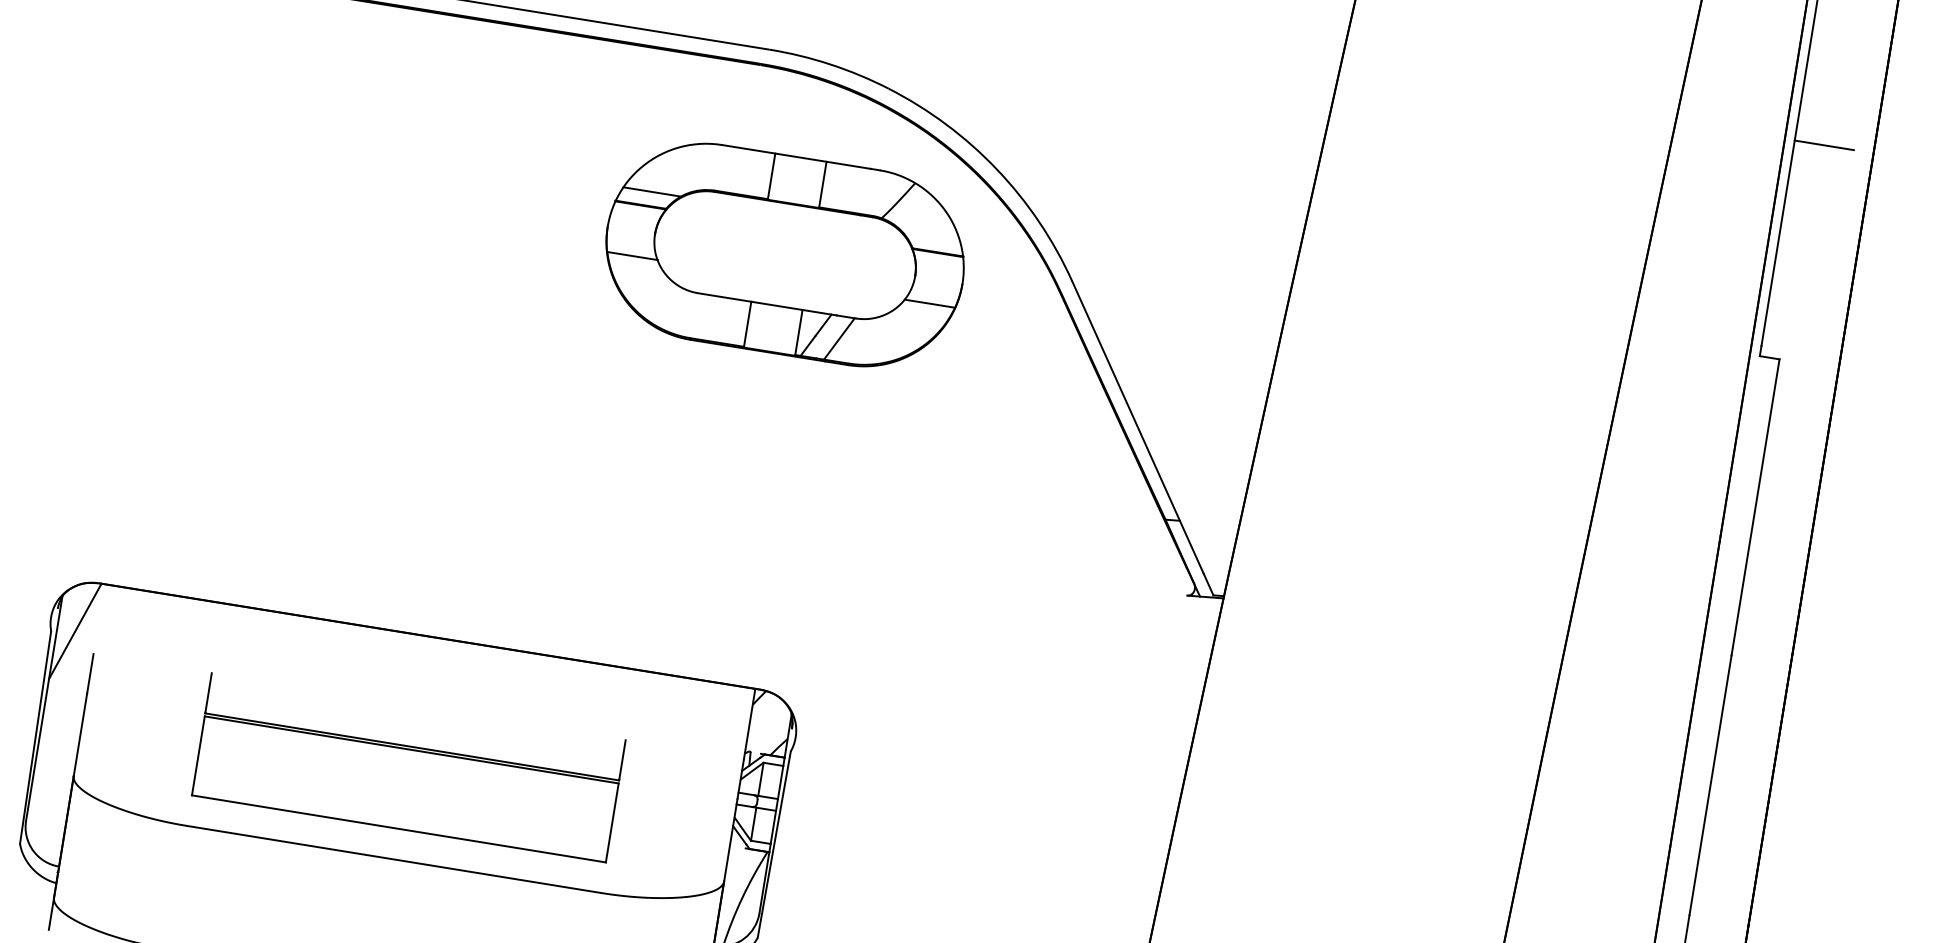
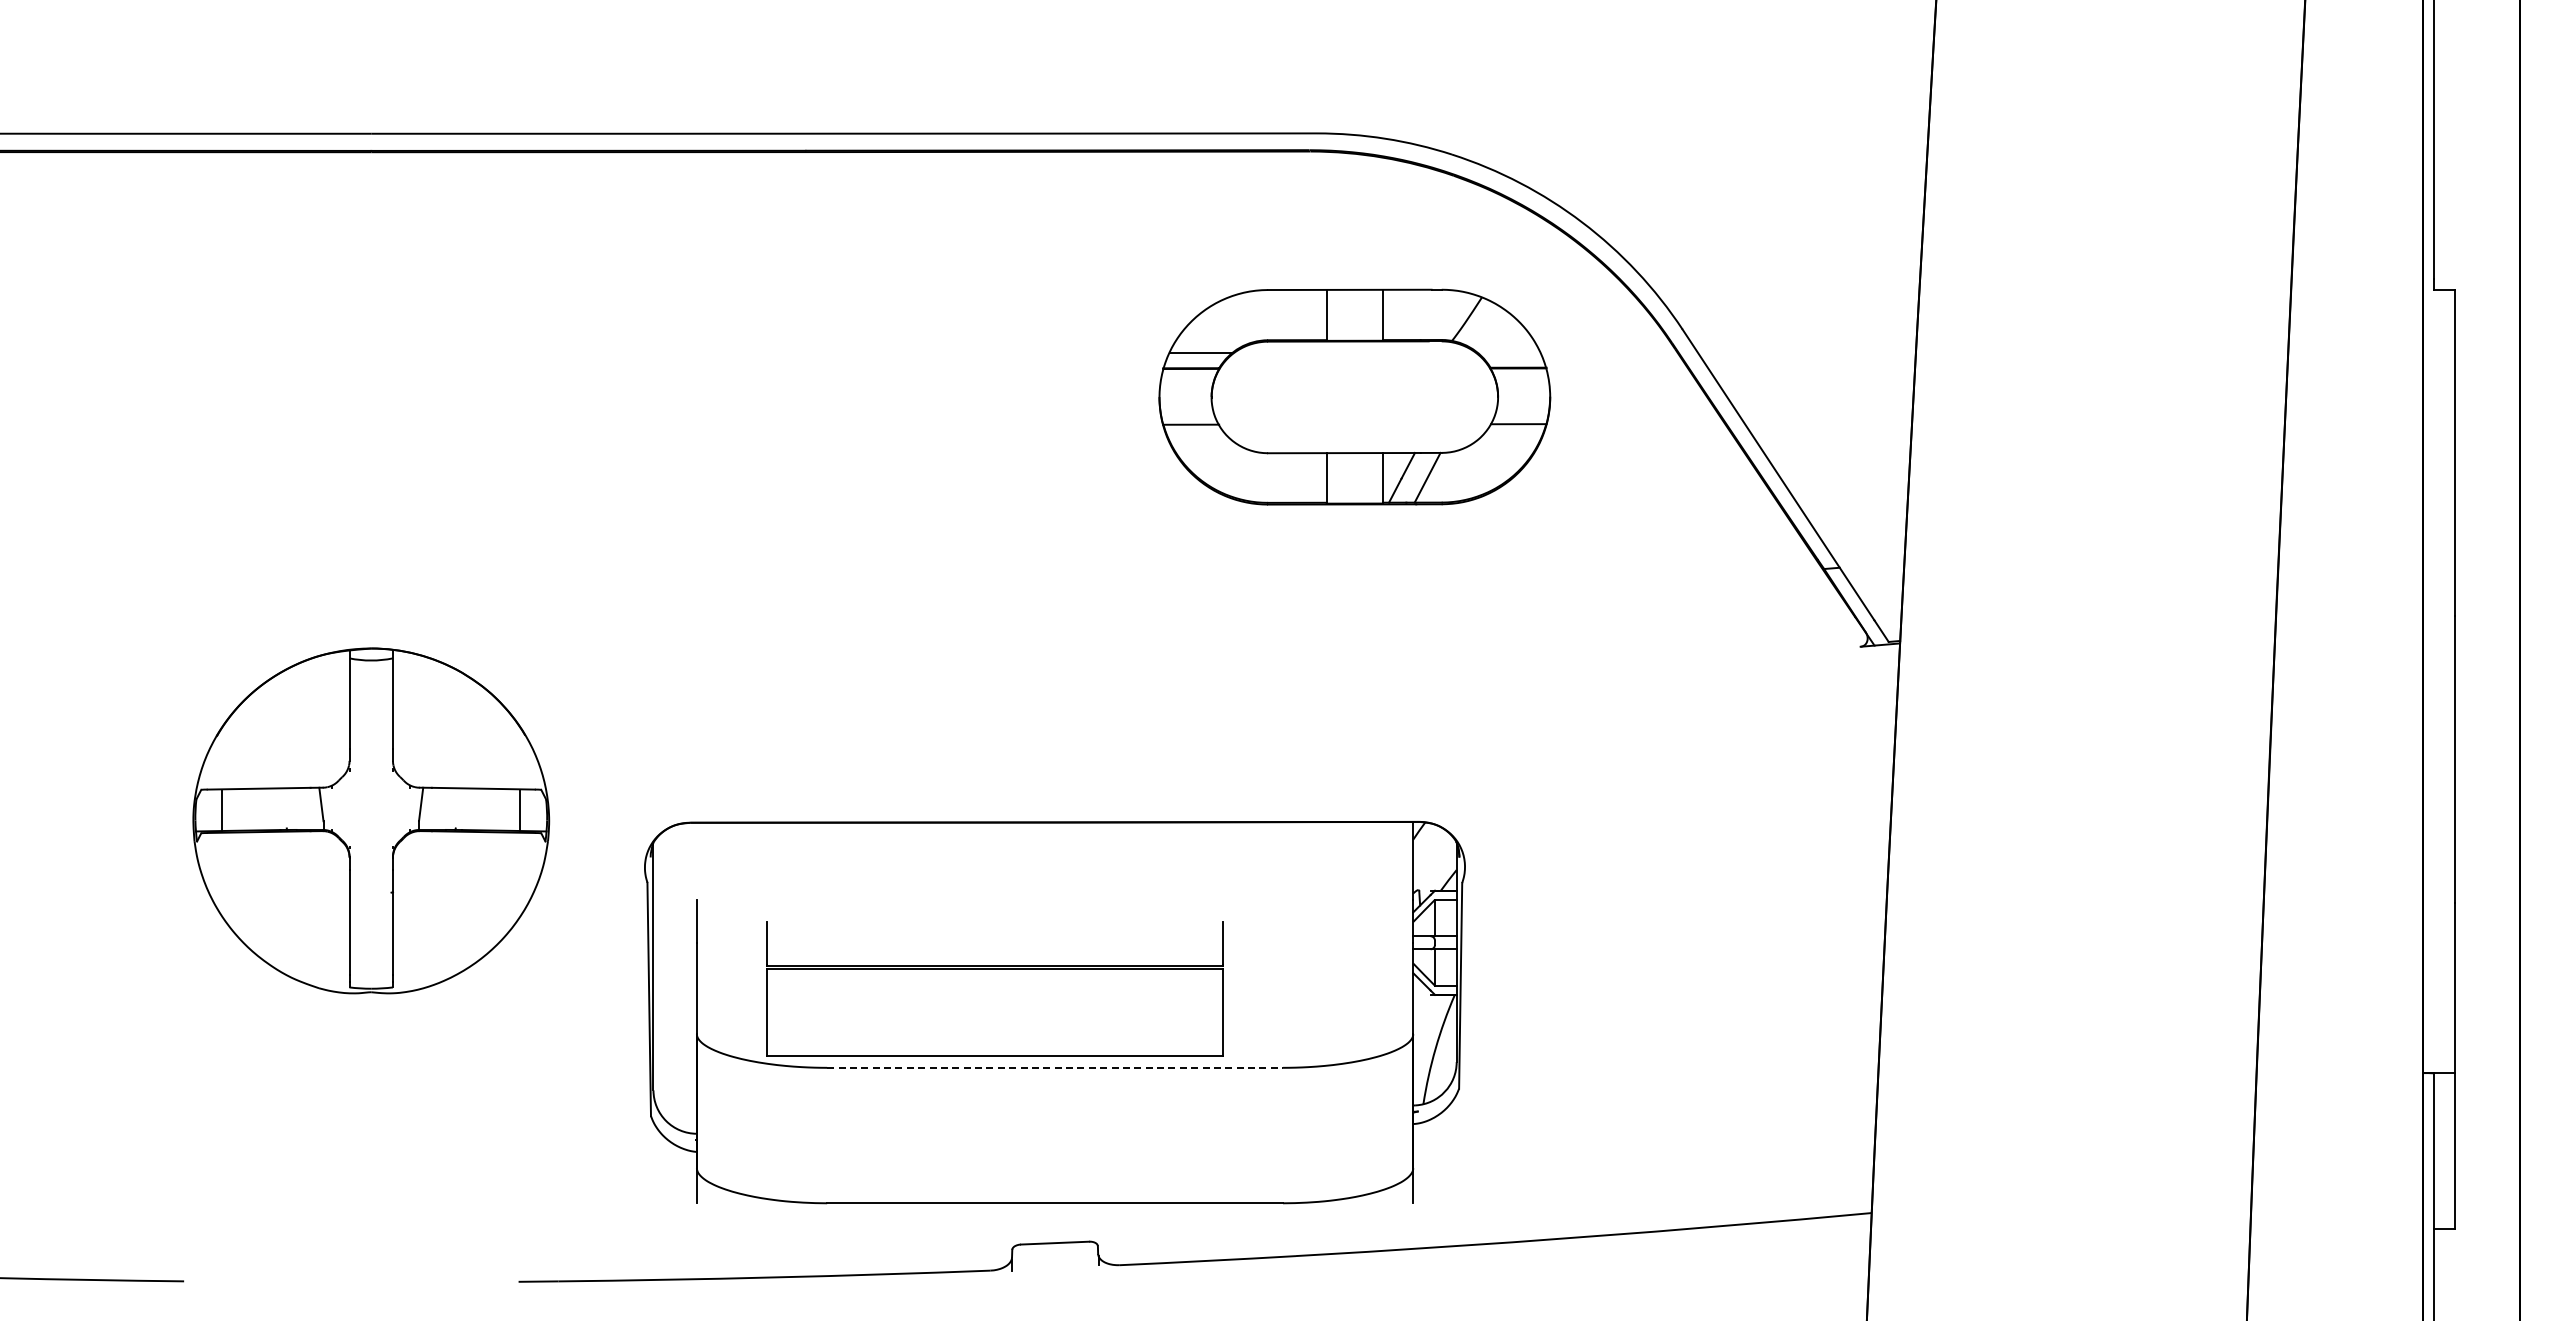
line: (1823, 145) -> (2465, 52), removed
part: (784, 254) -> (1354, 396), moved
line: (75, 631) -> (673, 878), removed
part: (408, 767) -> (994, 988), moved
line: (394, 859) -> (1055, 1067), solid -> dashed

